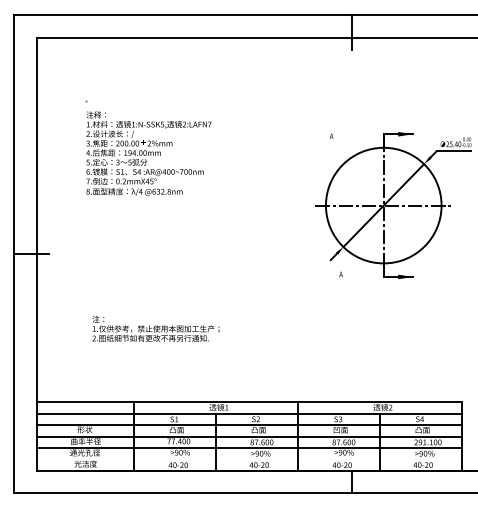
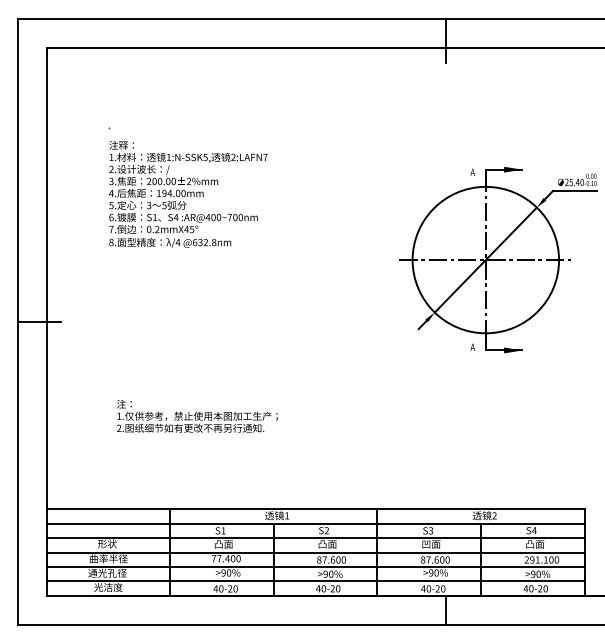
text: (331, 135) -> (472, 171), moved
text: (340, 273) -> (472, 346), moved
line: (249, 459) -> (315, 581), added

